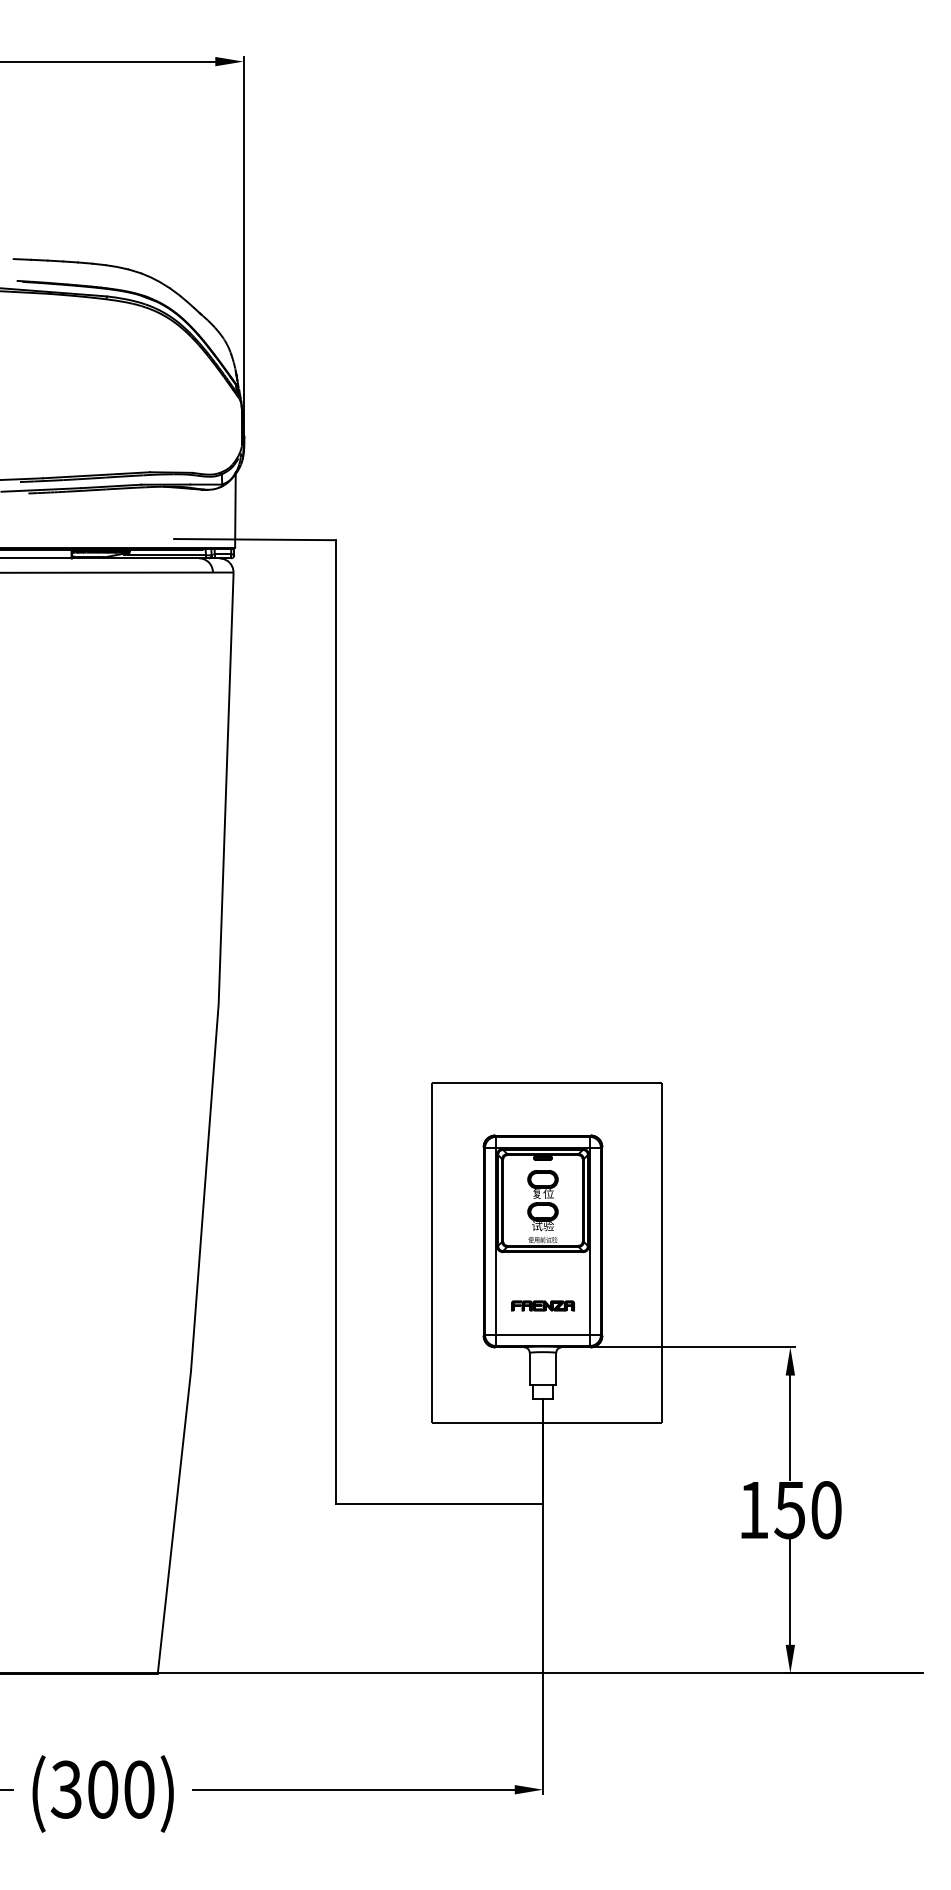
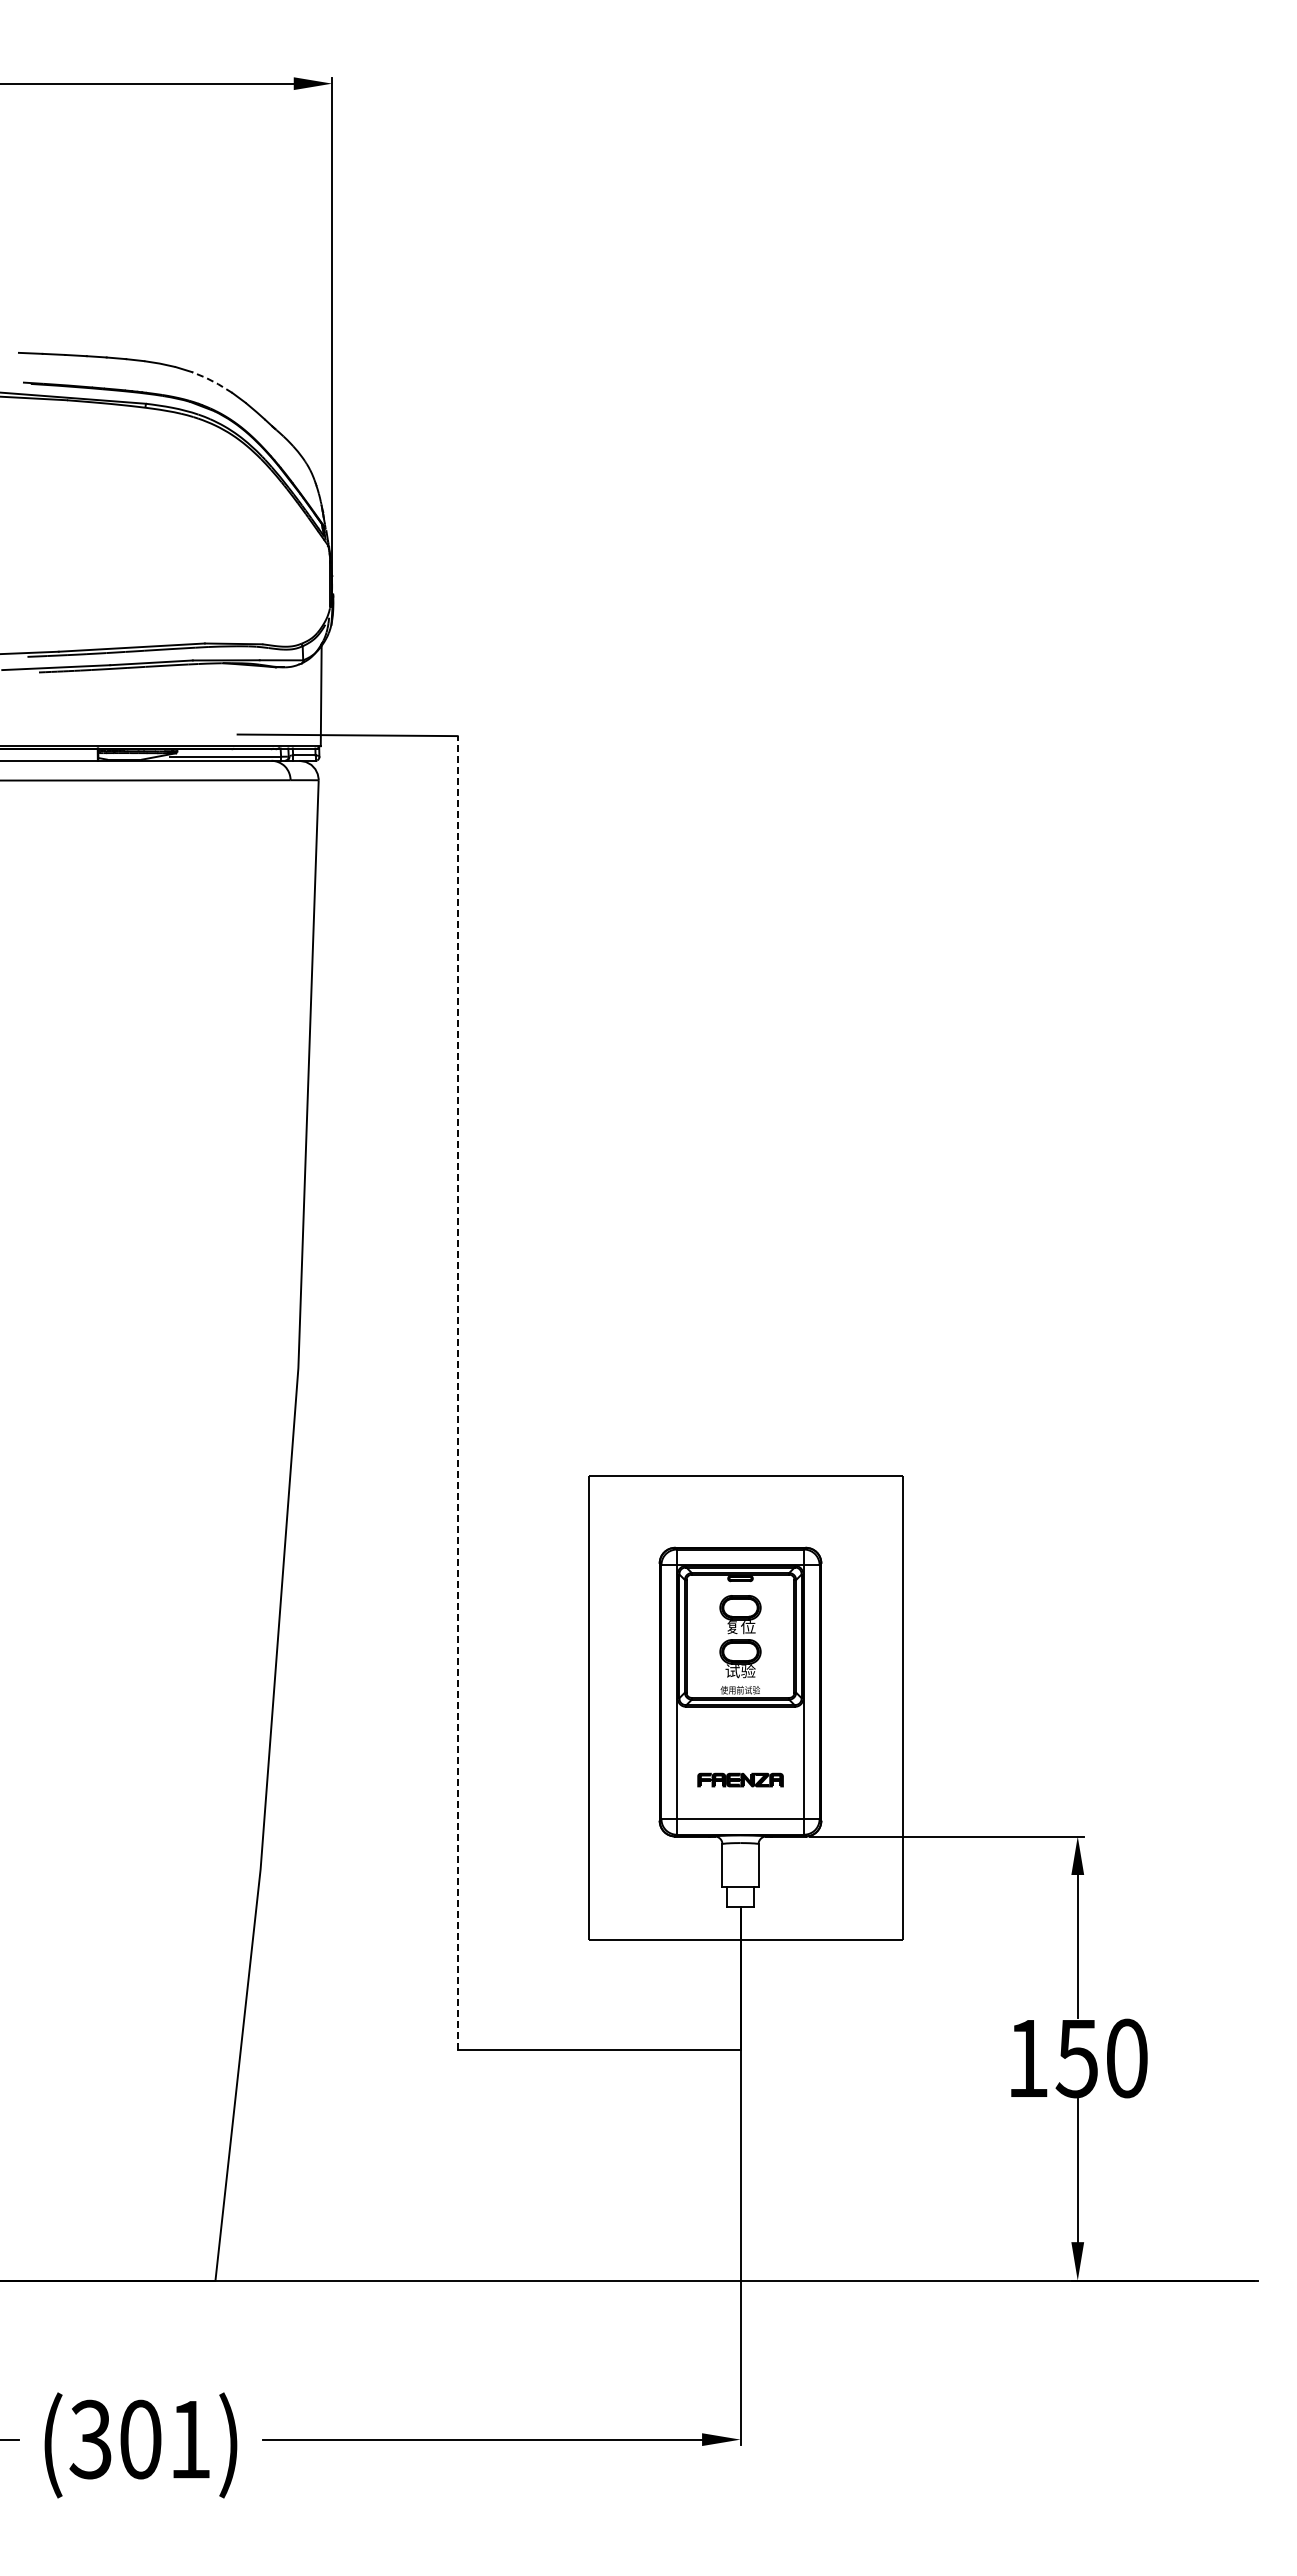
line: (155, 280) -> (212, 381), solid -> dashed
line: (335, 1021) -> (457, 1392), solid -> dashed
text: (139, 1789) -> (190, 2439), (300) -> (301)

